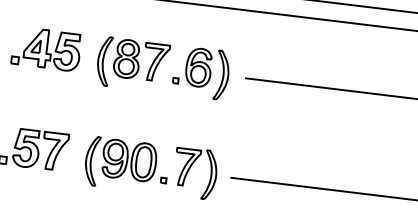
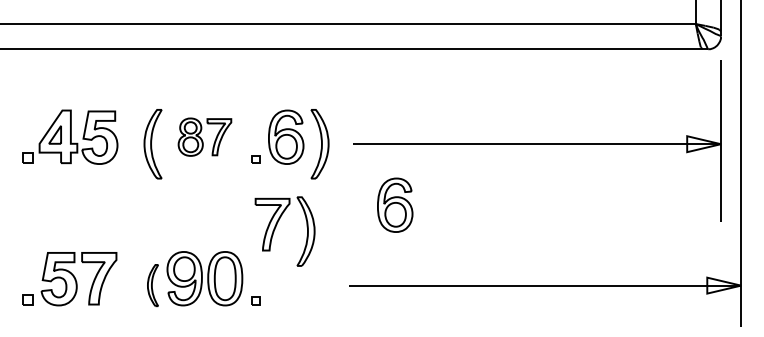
part: (141, 60) -> (204, 136), size x0.7
part: (270, 124) -> (395, 204), added
part: (91, 160) -> (152, 285), size x0.6
part: (189, 169) -> (276, 227), moved

